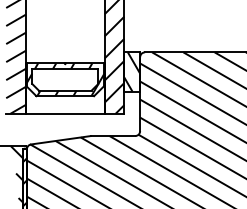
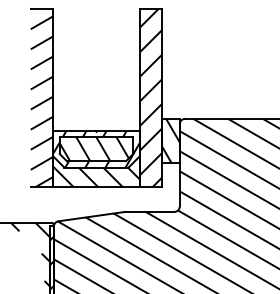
hatch: (62, 79) -> (93, 149), added
hatch: (65, 93) -> (96, 164), added

